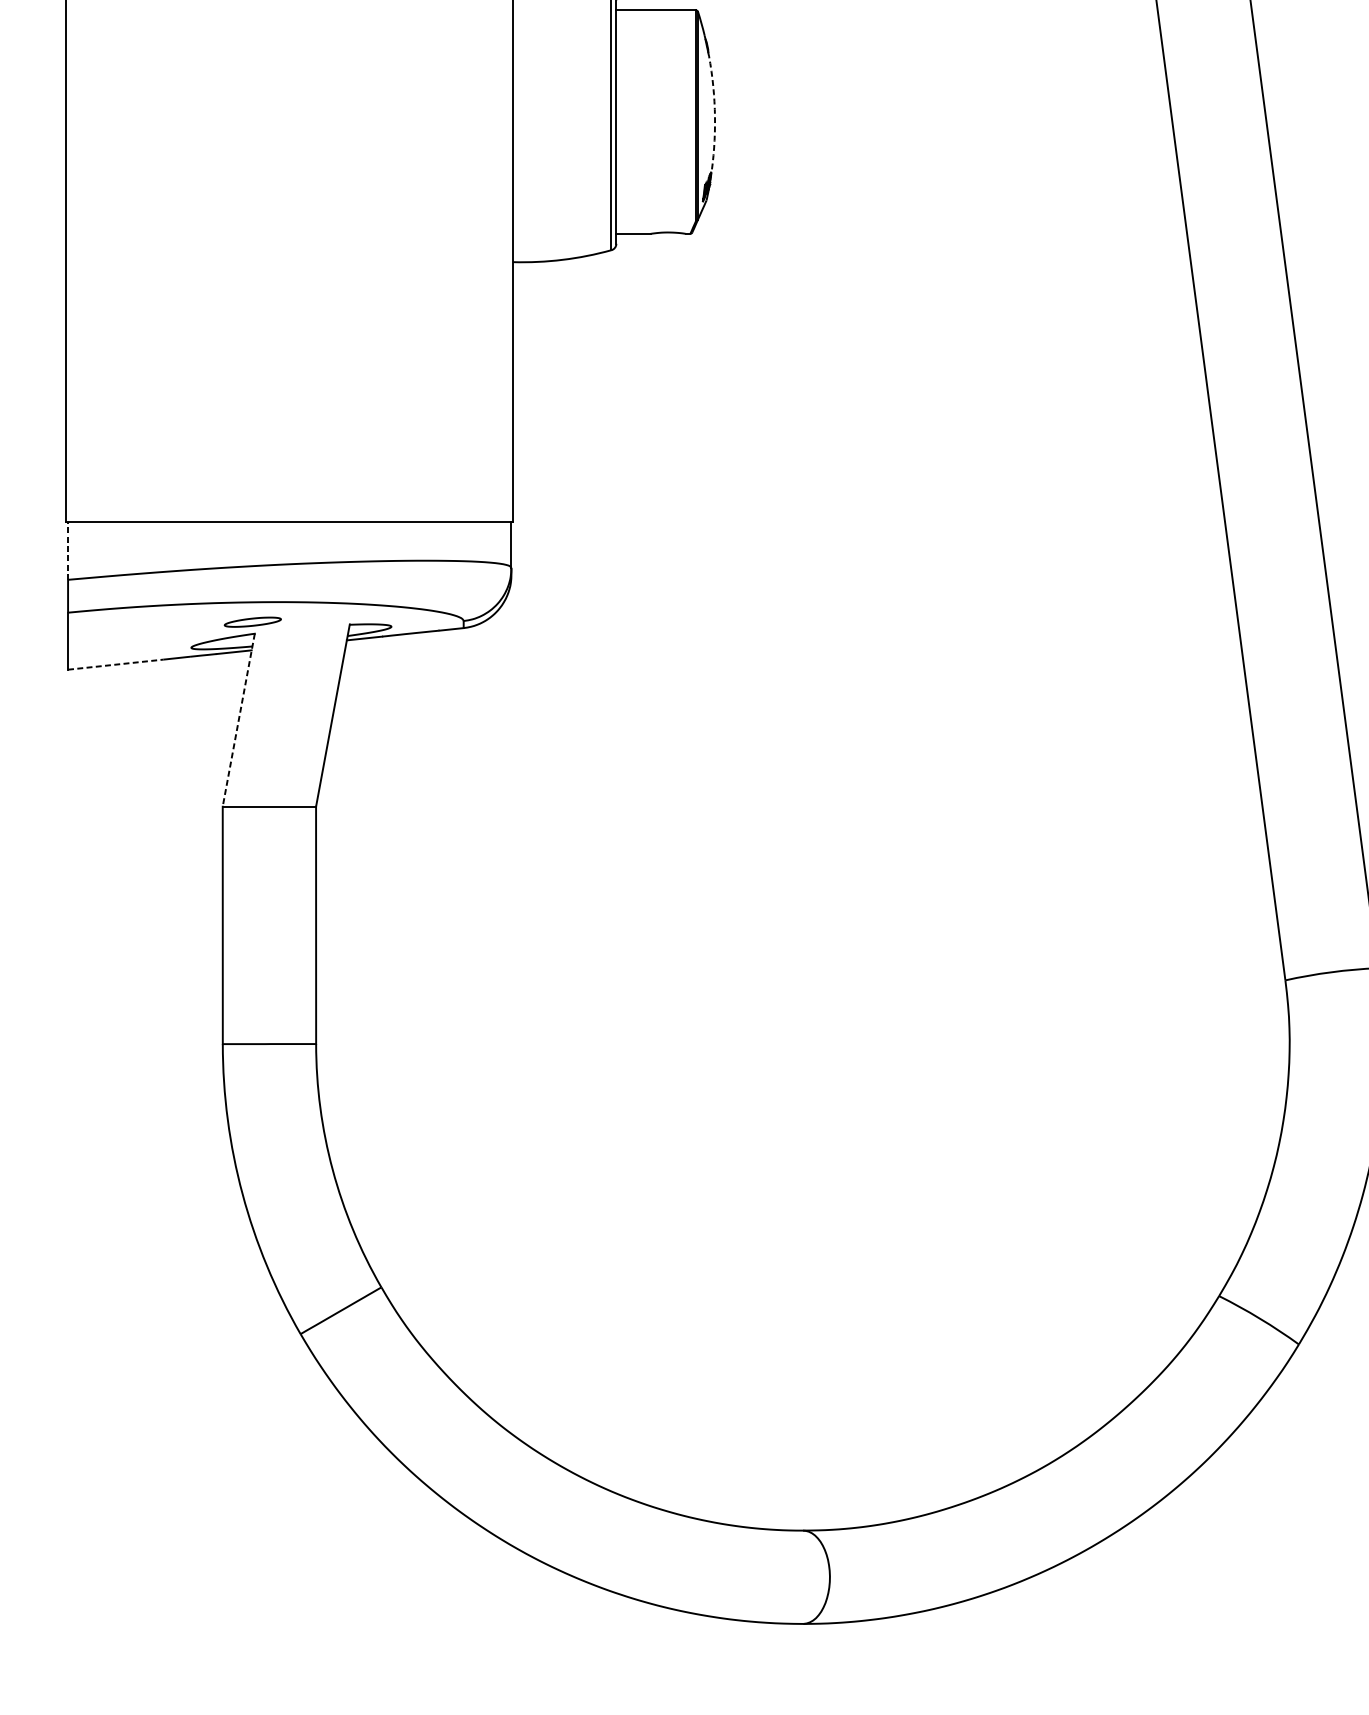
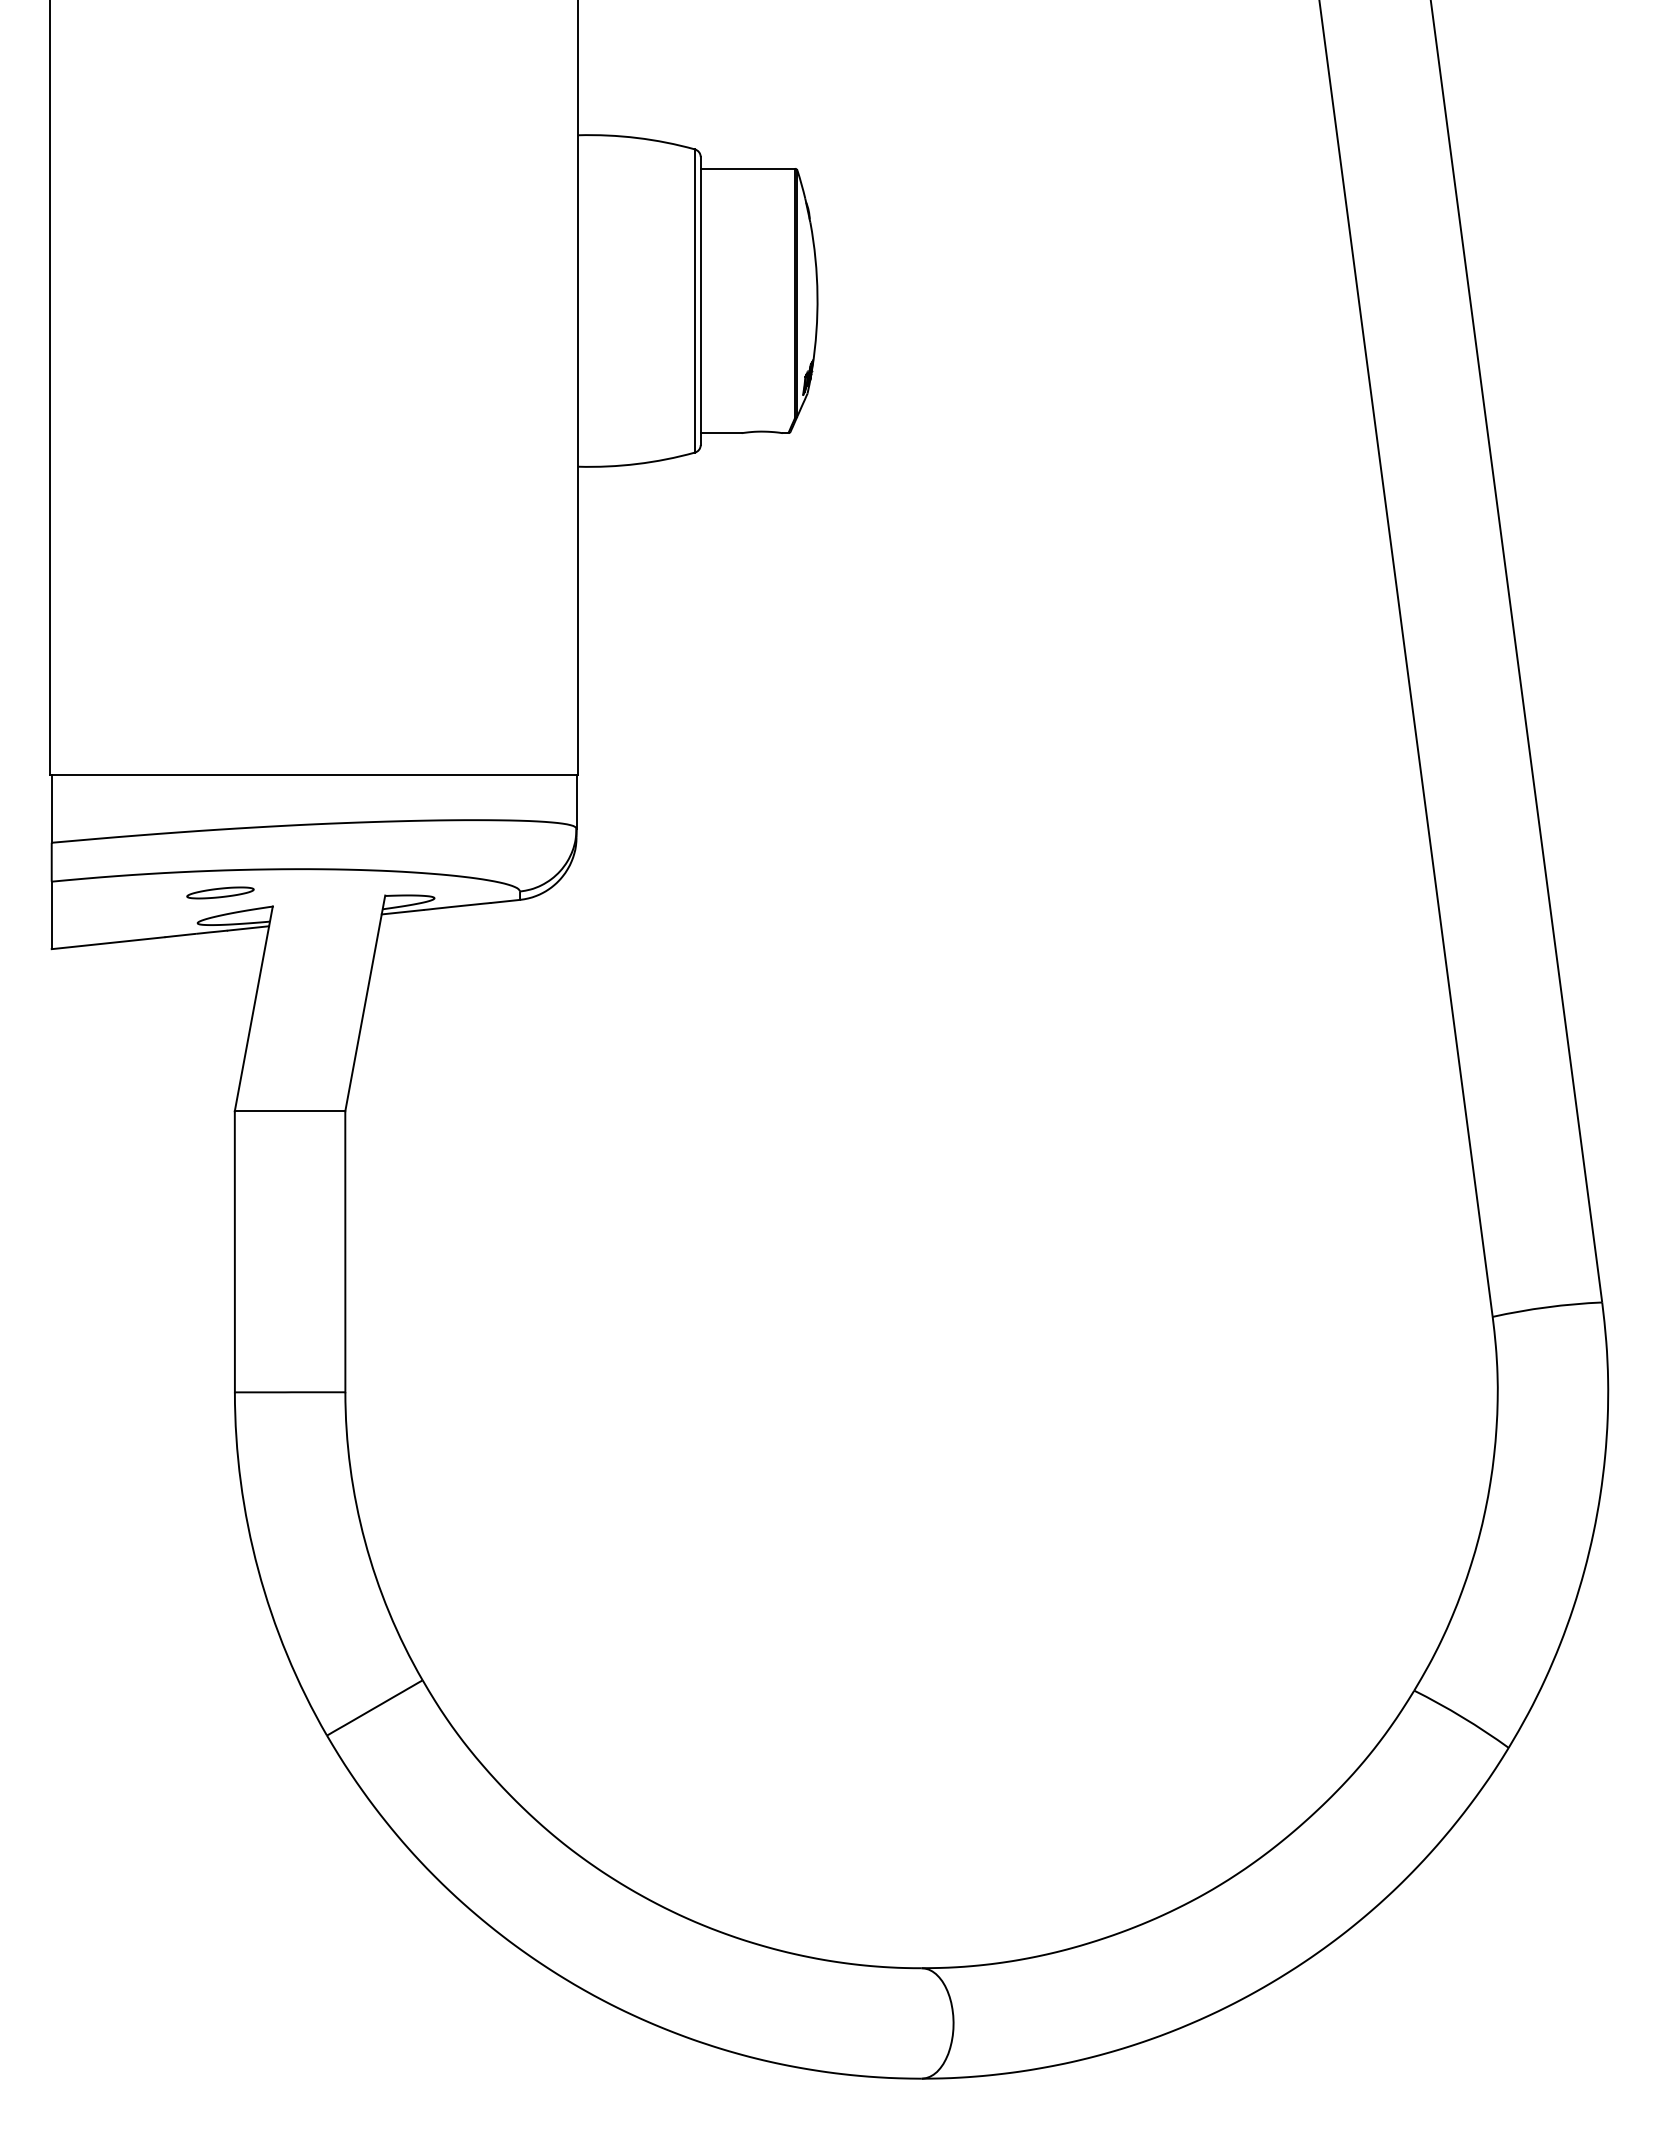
arc: (714, 117) -> (817, 295), dashed -> solid
line: (67, 550) -> (51, 808), dashed -> solid
part: (252, 621) -> (220, 892), moved
line: (116, 664) -> (108, 943), dashed -> solid
line: (238, 720) -> (253, 1009), dashed -> solid

